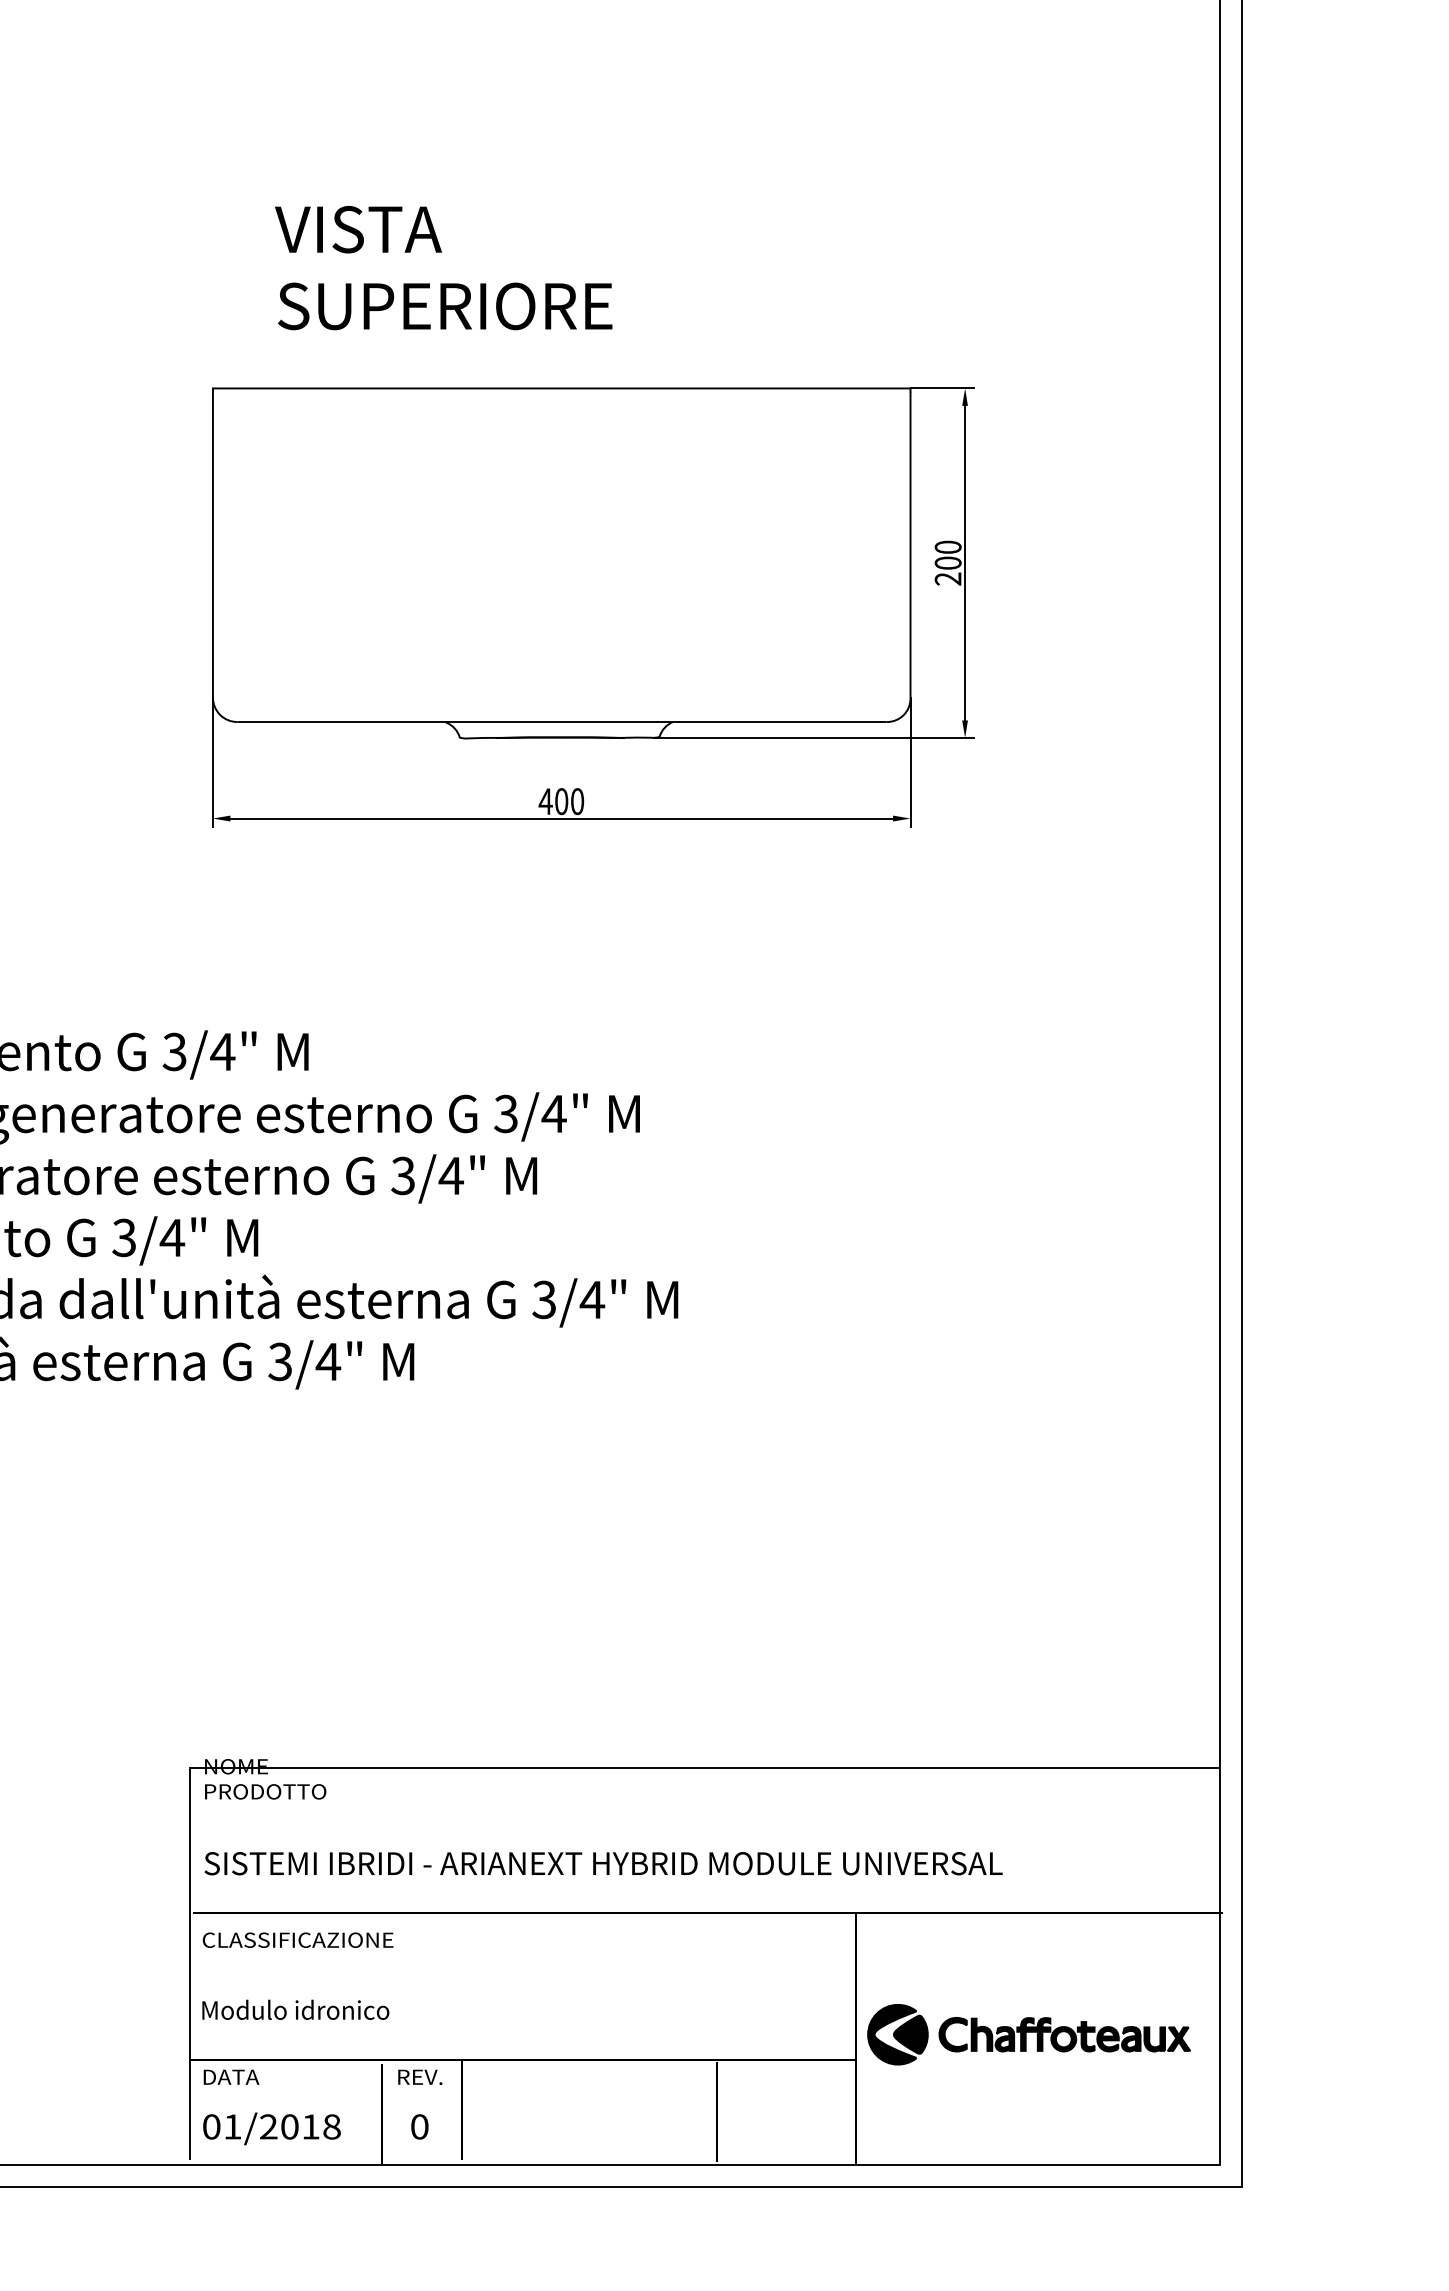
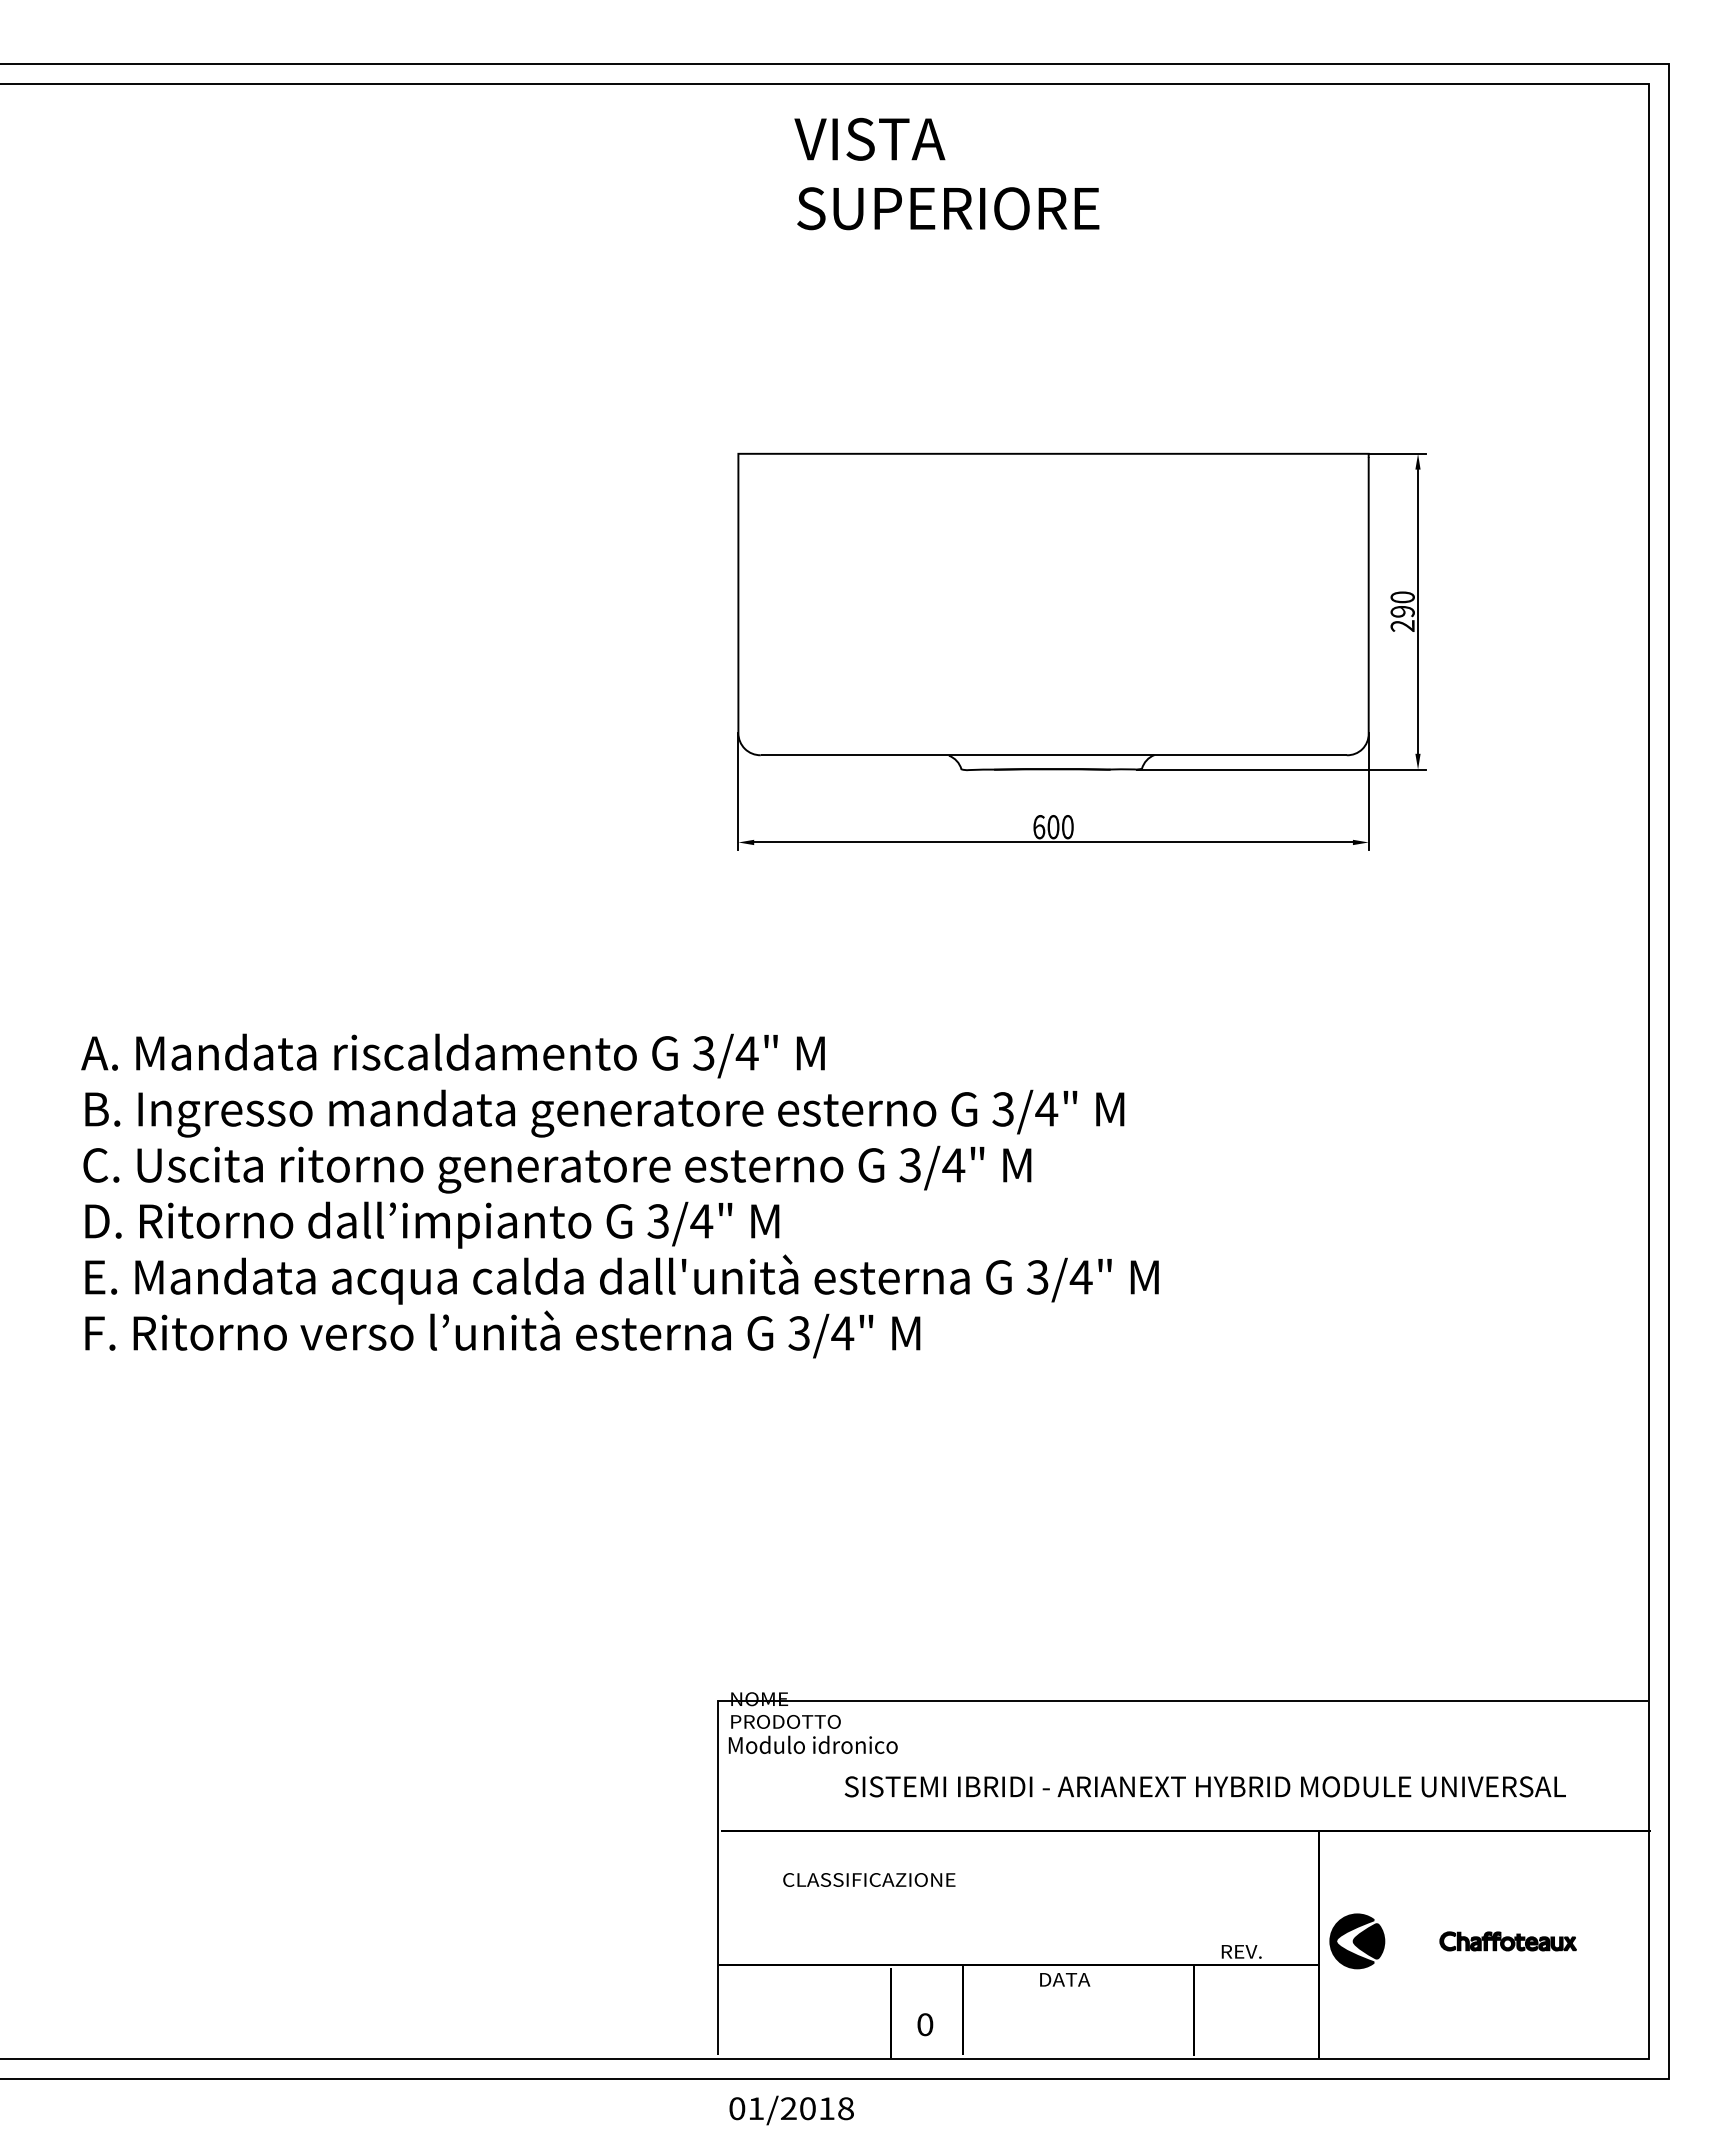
text: (443, 267) -> (946, 173), moved
text: (947, 562) -> (1402, 611), 200 -> 290
text: (545, 801) -> (1038, 827), 400 -> 600
text: (602, 1863) -> (1204, 1786), moved
text: (298, 1939) -> (869, 1879), moved
text: (294, 2009) -> (812, 1744), moved
part: (1065, 2034) -> (1508, 1941), size x0.6
text: (231, 2076) -> (1065, 1979), moved
text: (420, 2076) -> (1241, 1951), moved
text: (271, 2128) -> (791, 2110), moved

